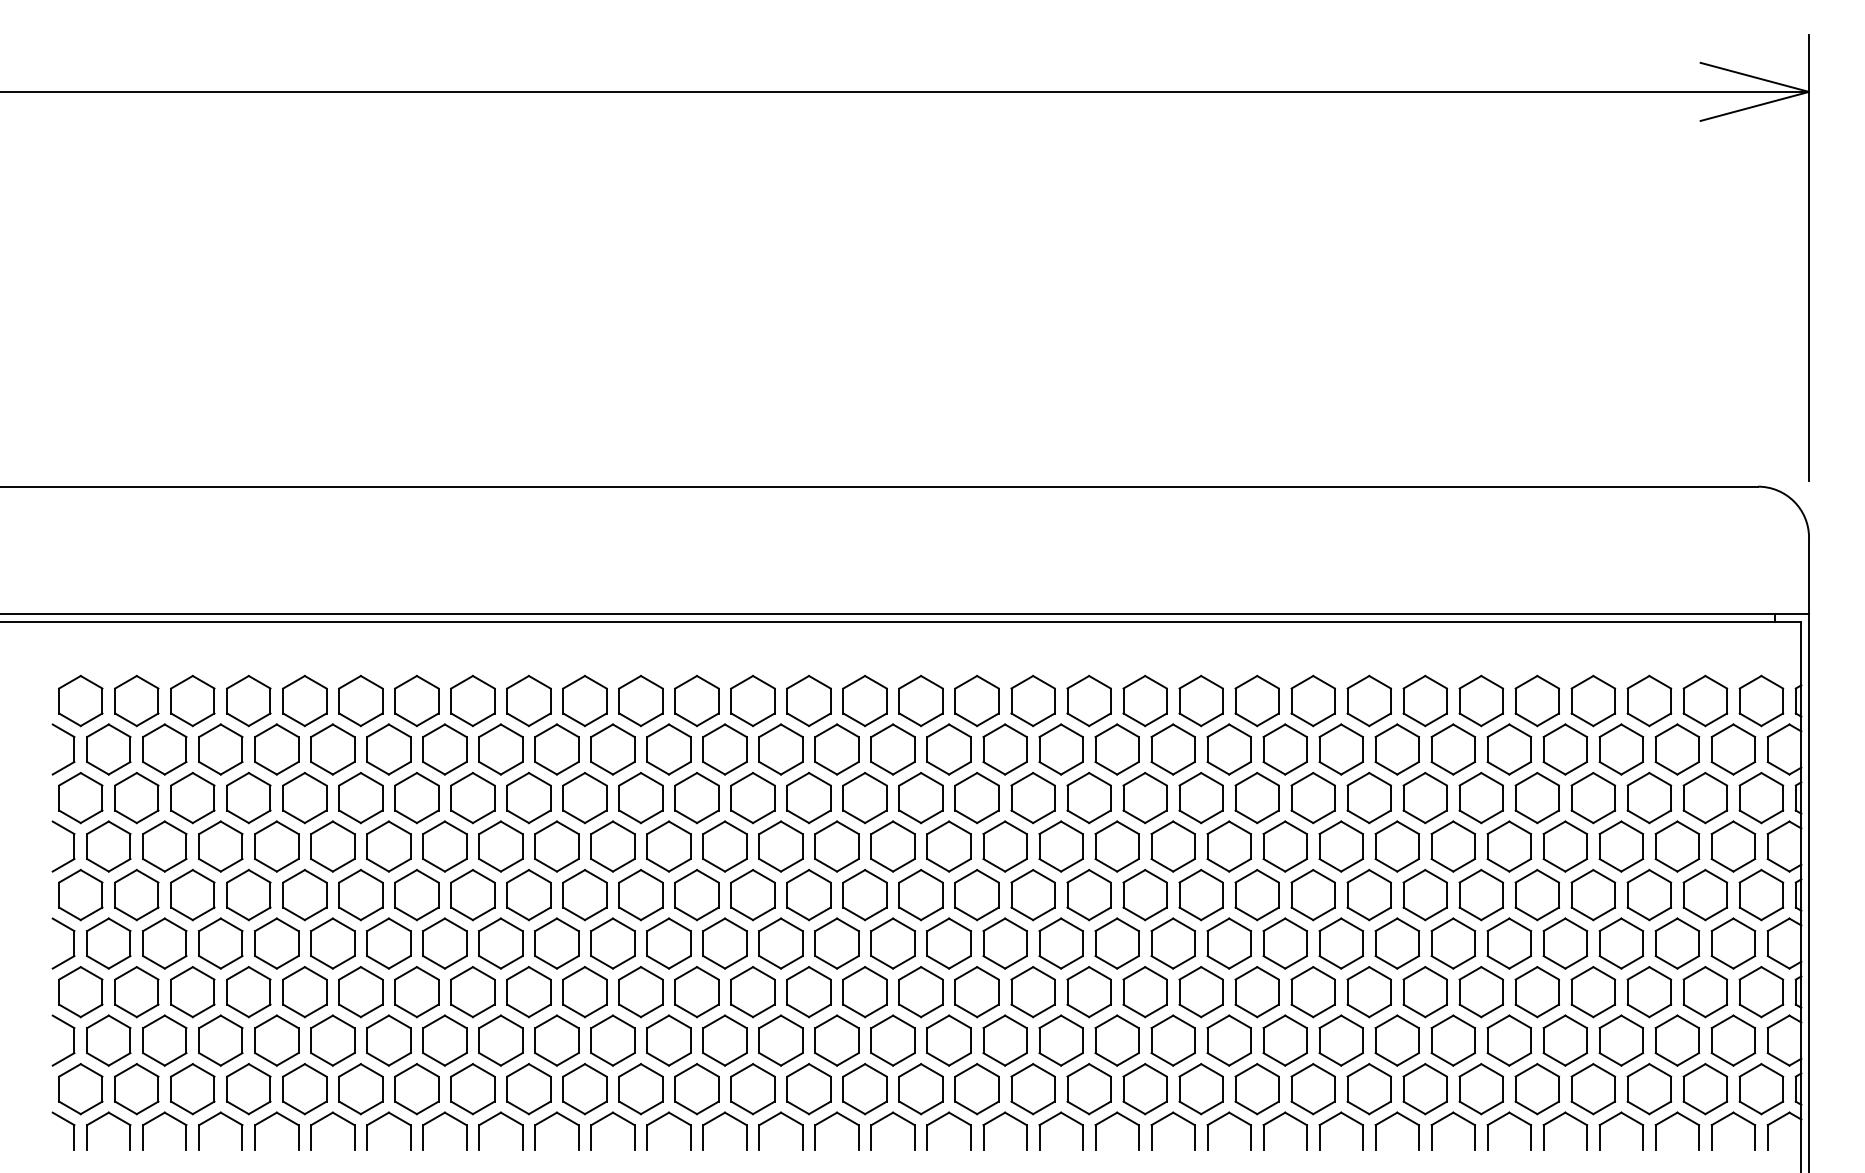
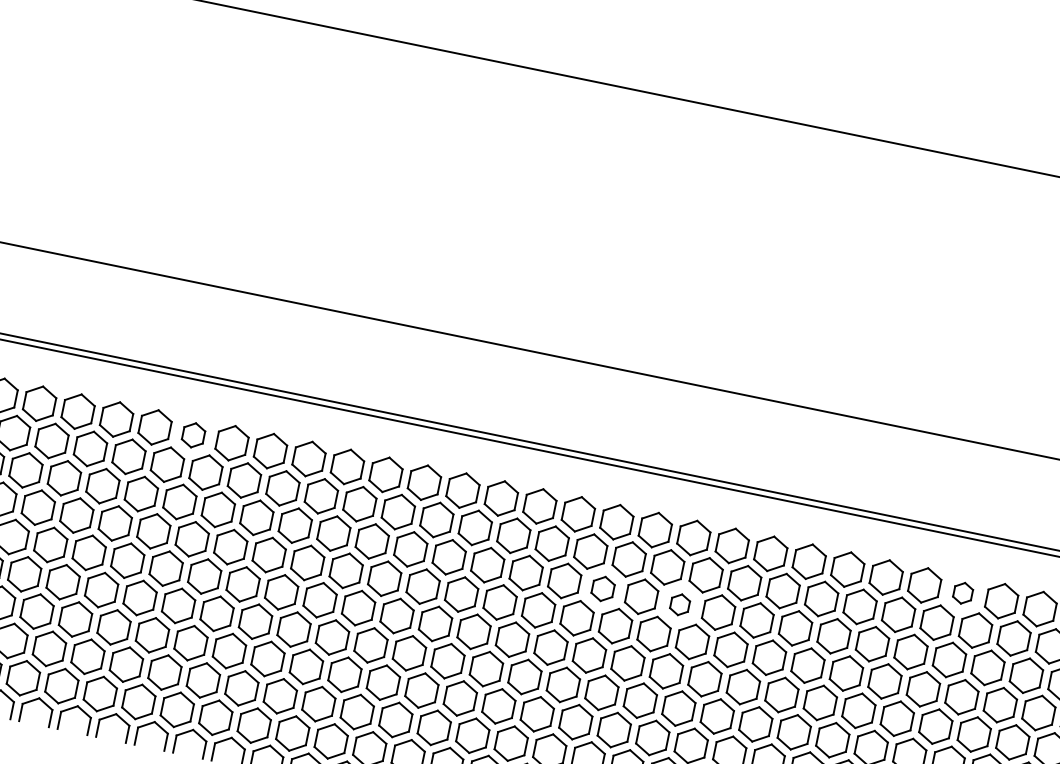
part: (360, 700) -> (193, 434), size x0.7
part: (1480, 700) -> (962, 592), size x0.6
part: (976, 798) -> (602, 589), size x0.7
part: (1088, 798) -> (679, 604), size x0.6

